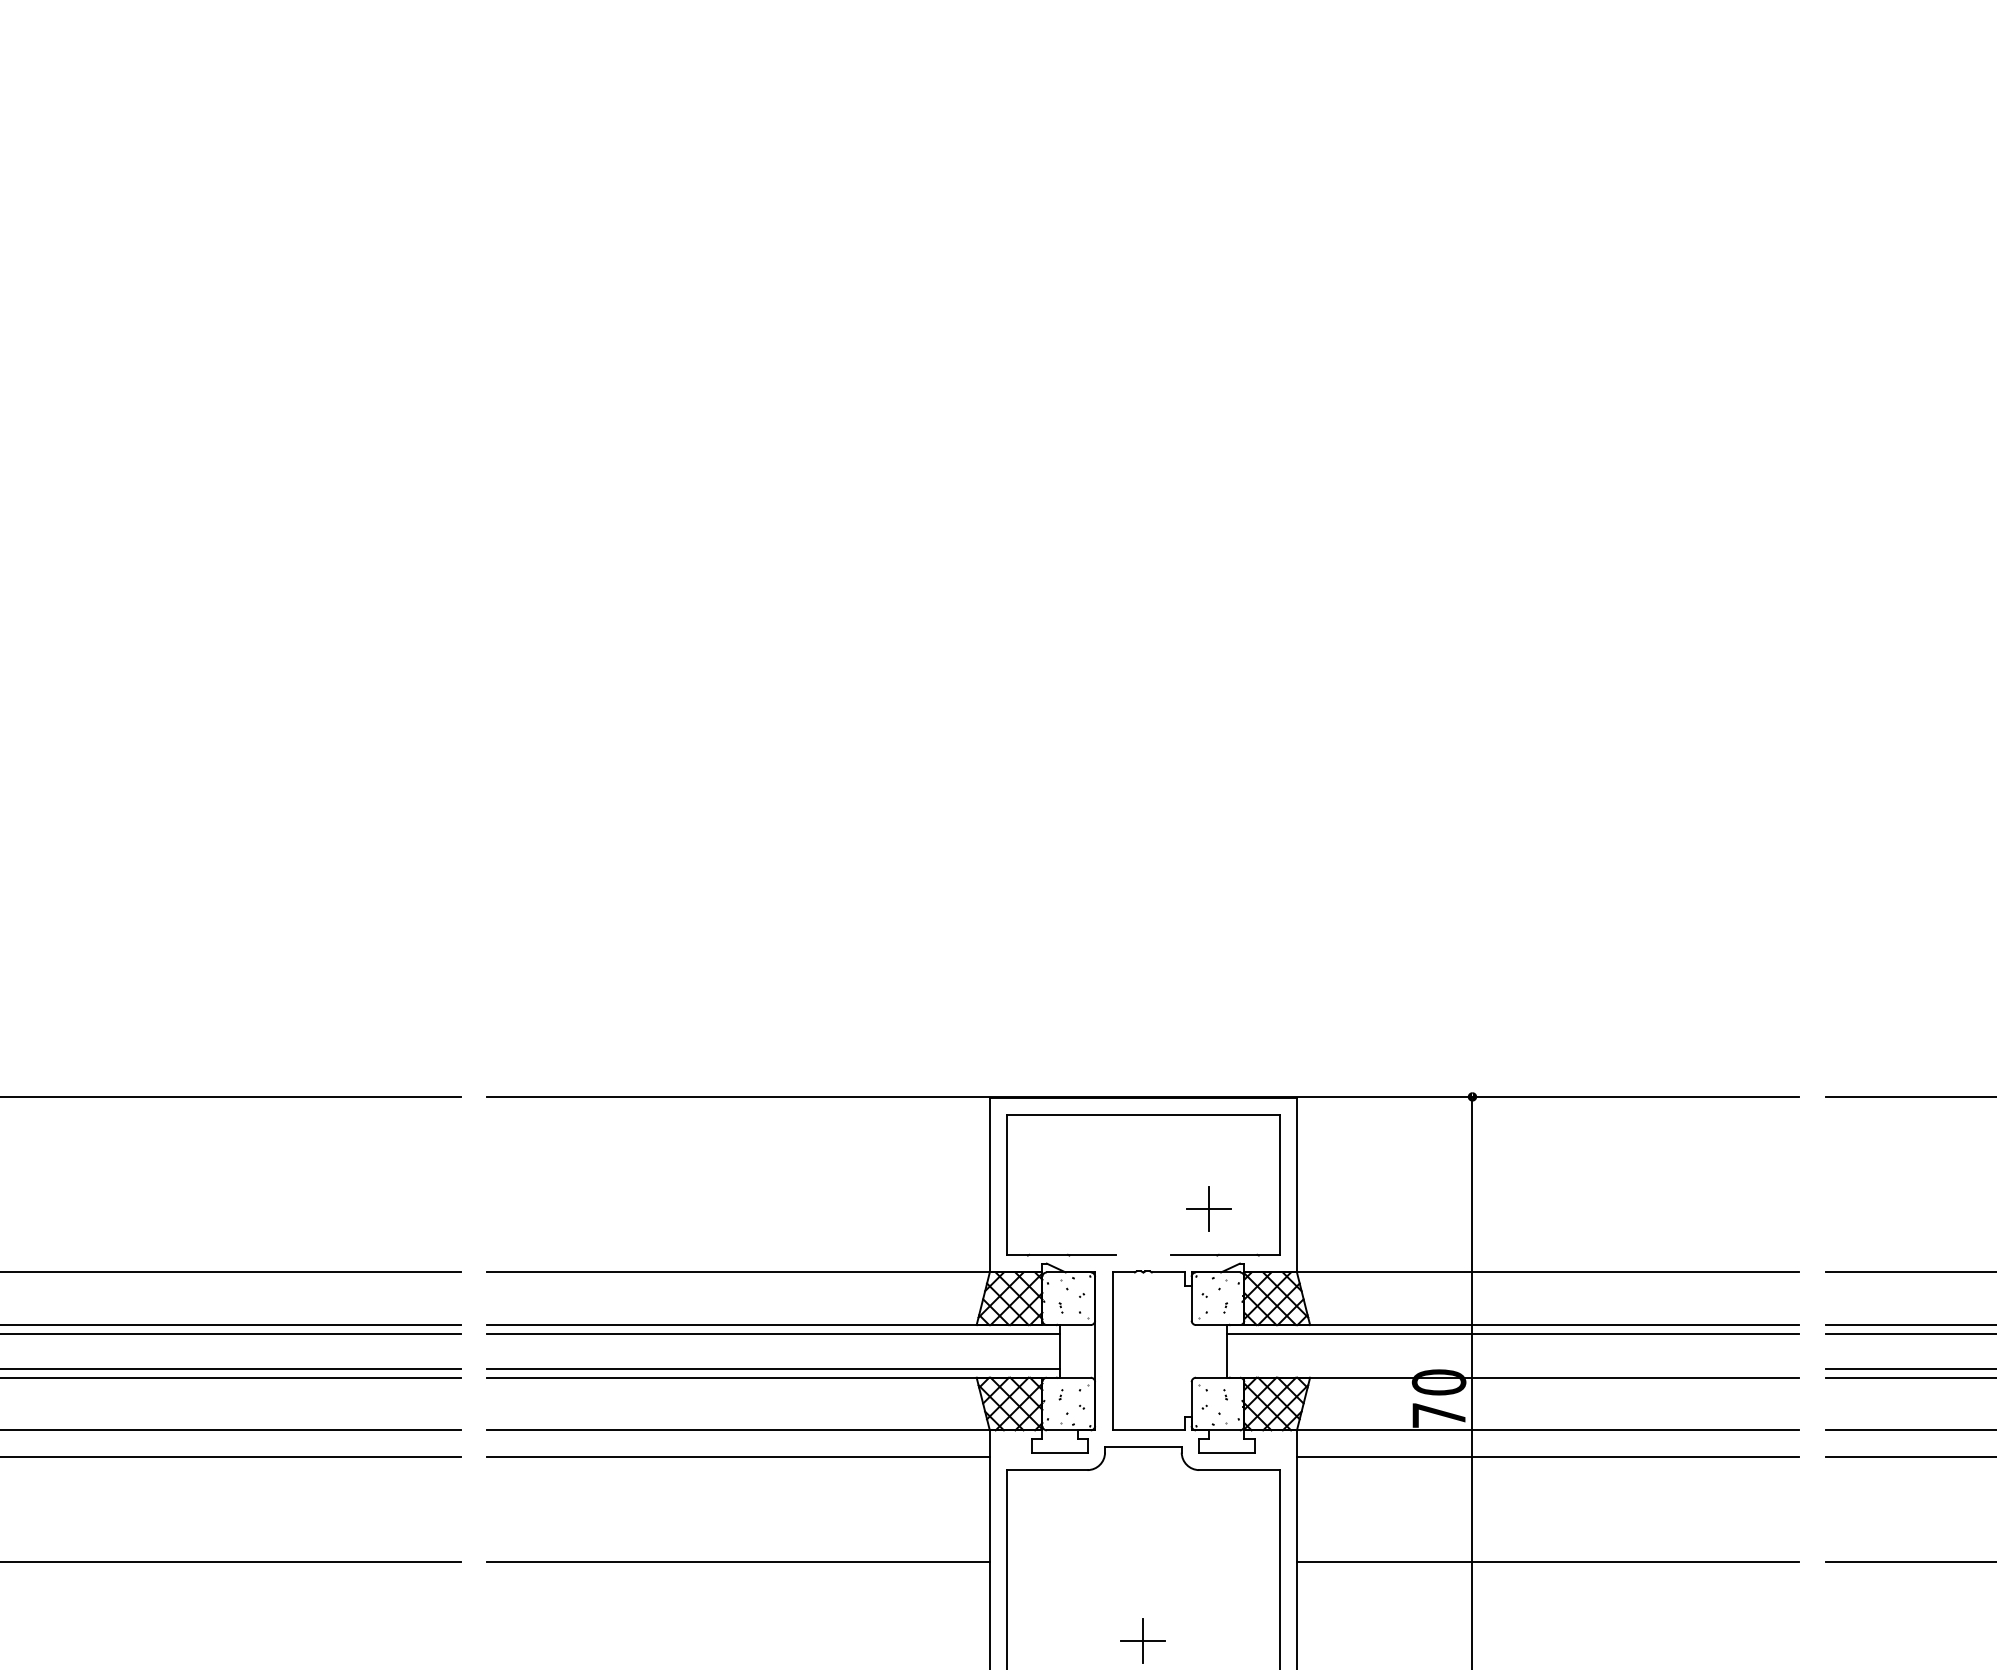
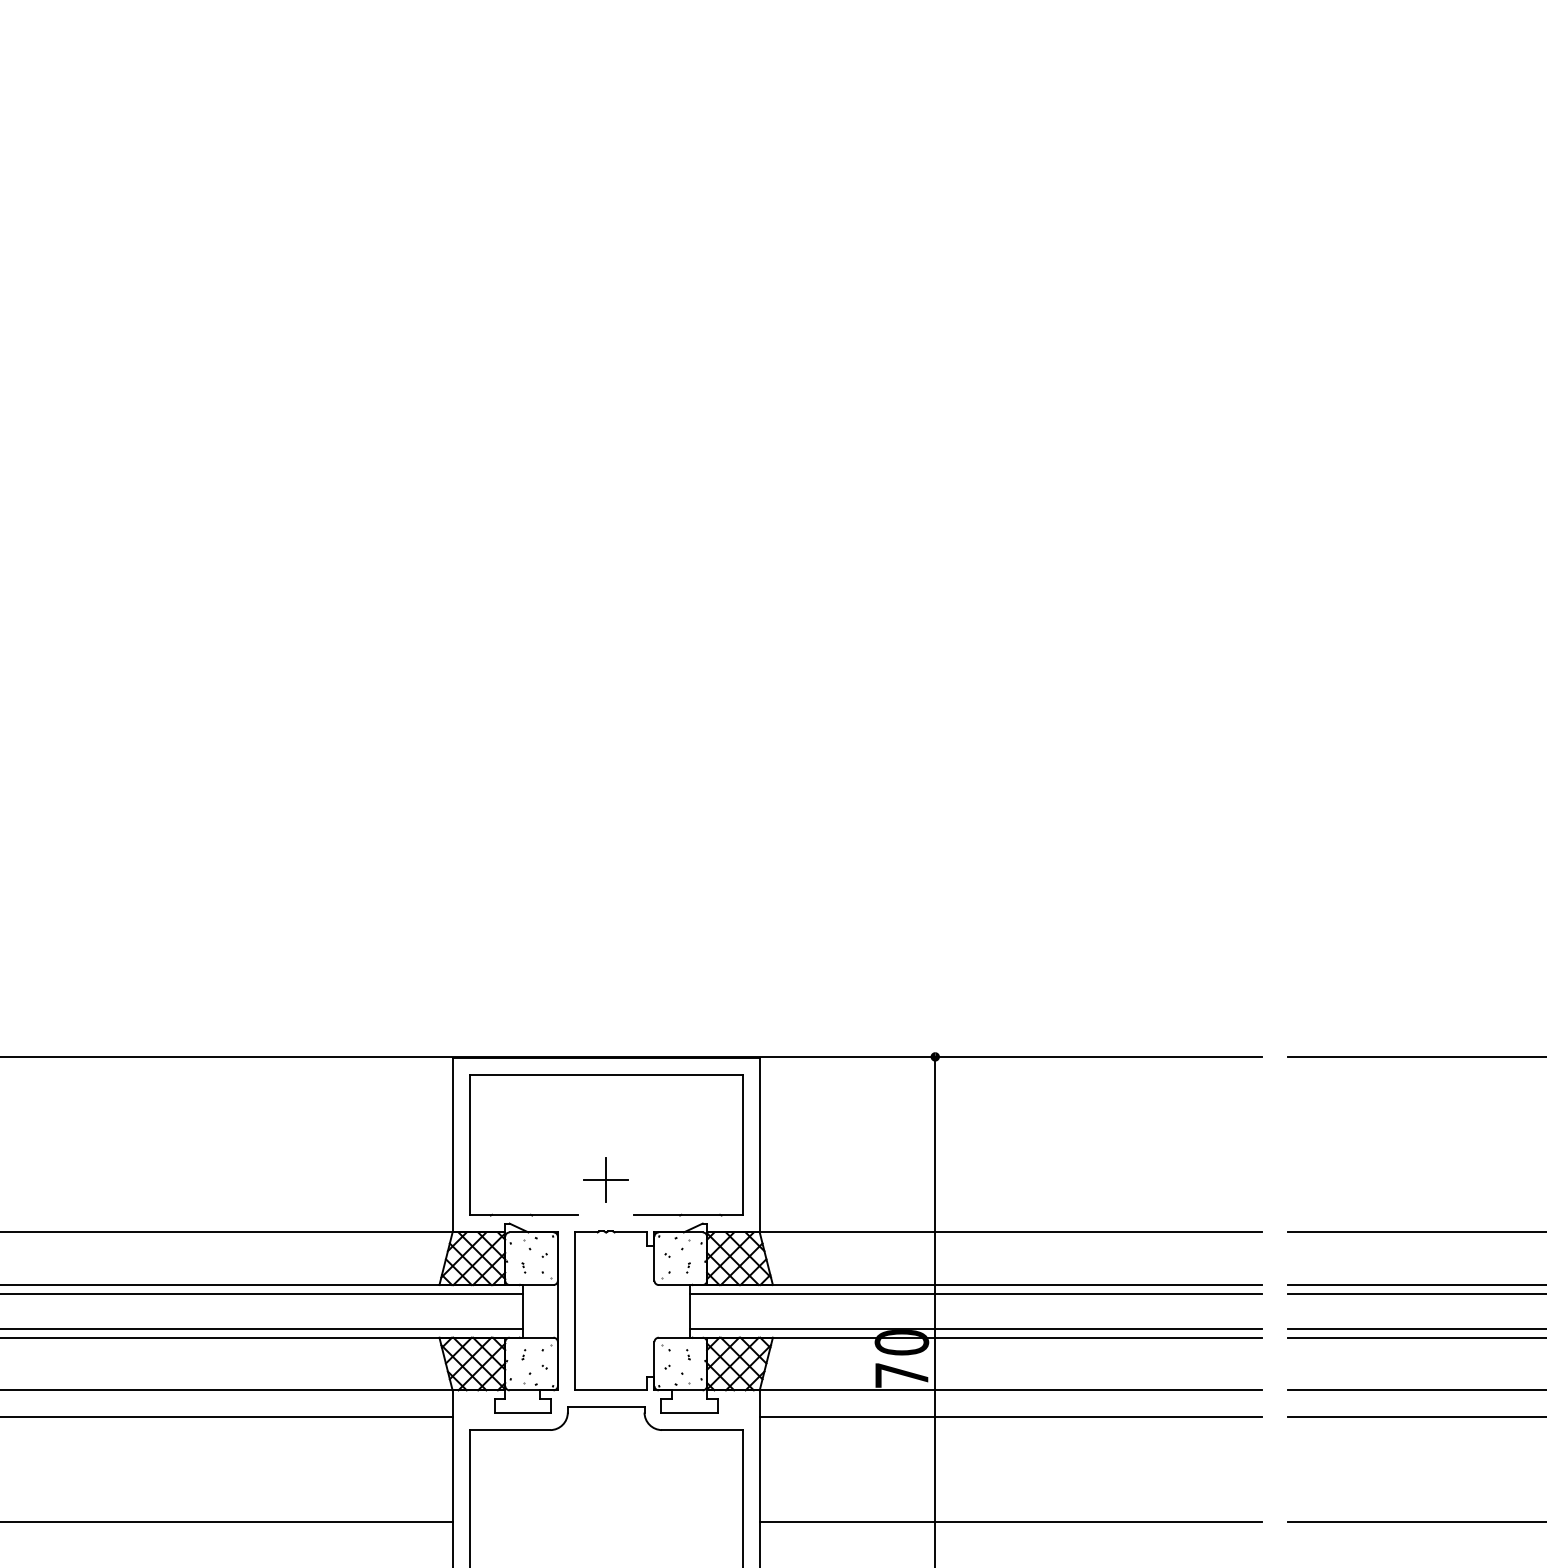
part: (1208, 1208) -> (605, 1179), moved
line: (1512, 1368) -> (975, 1328), added

